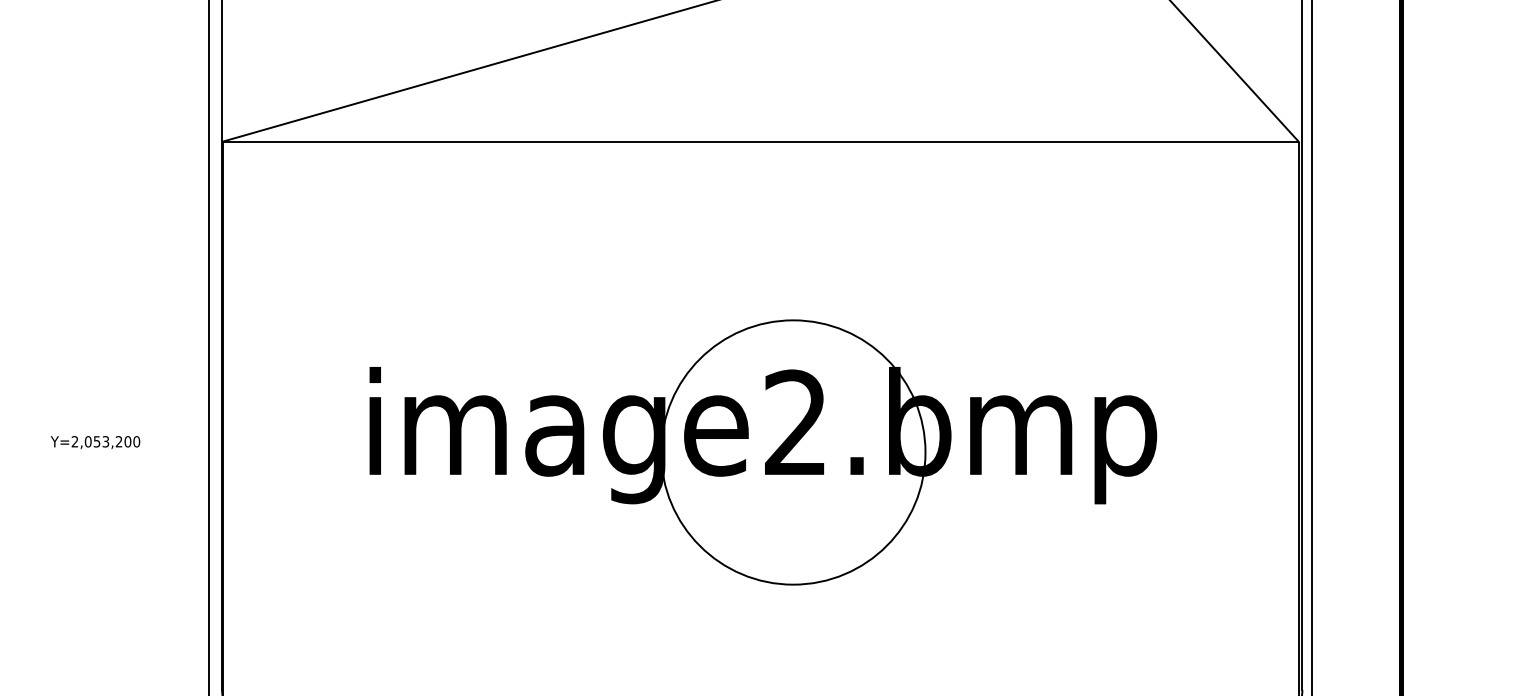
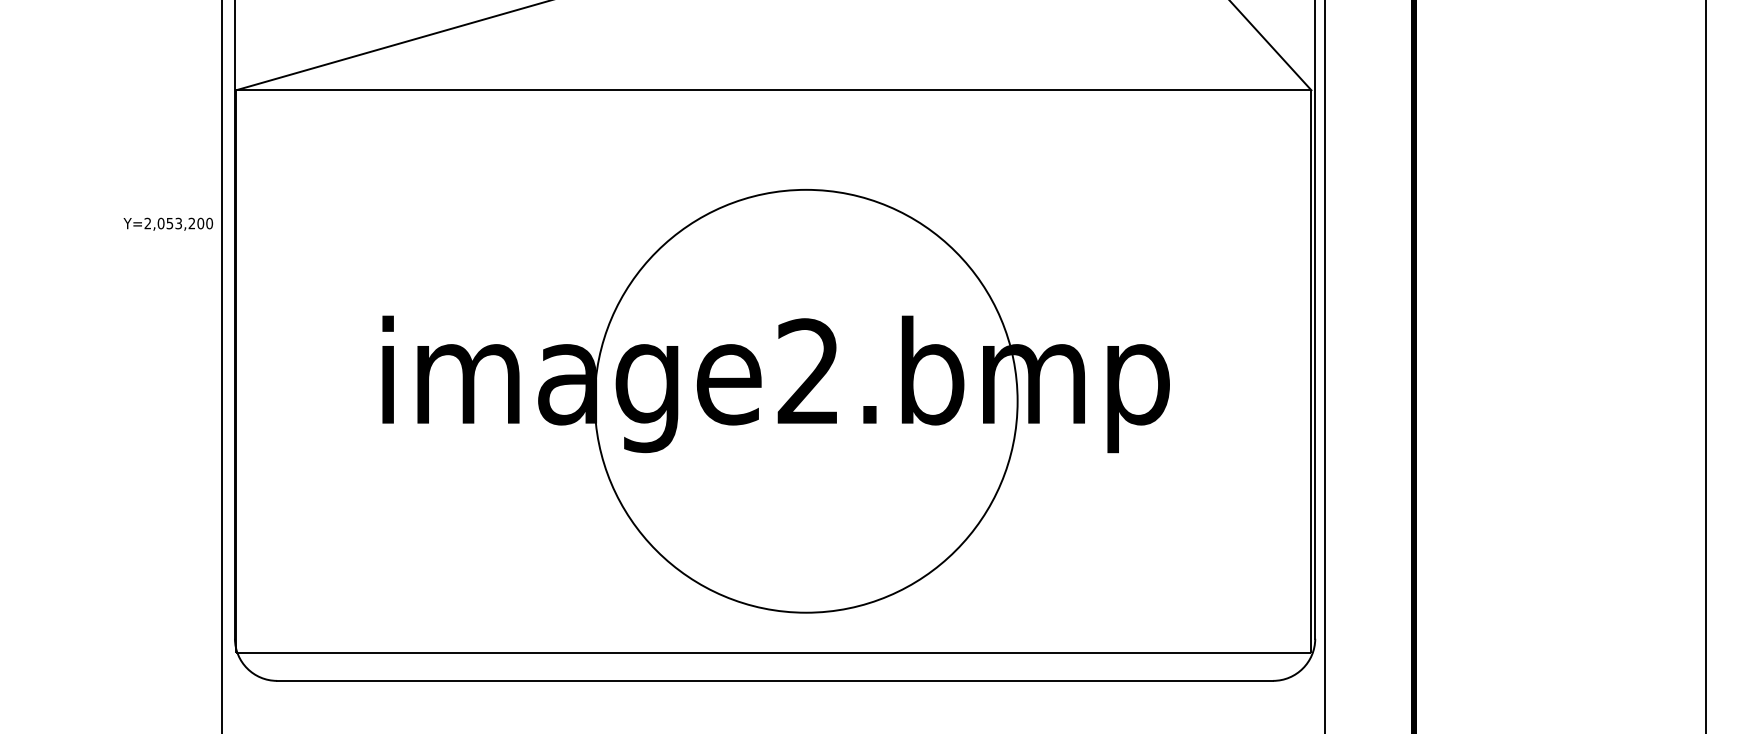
text: (94, 441) -> (167, 223), moved
circle: (793, 452) -> (806, 401), size x1.6

